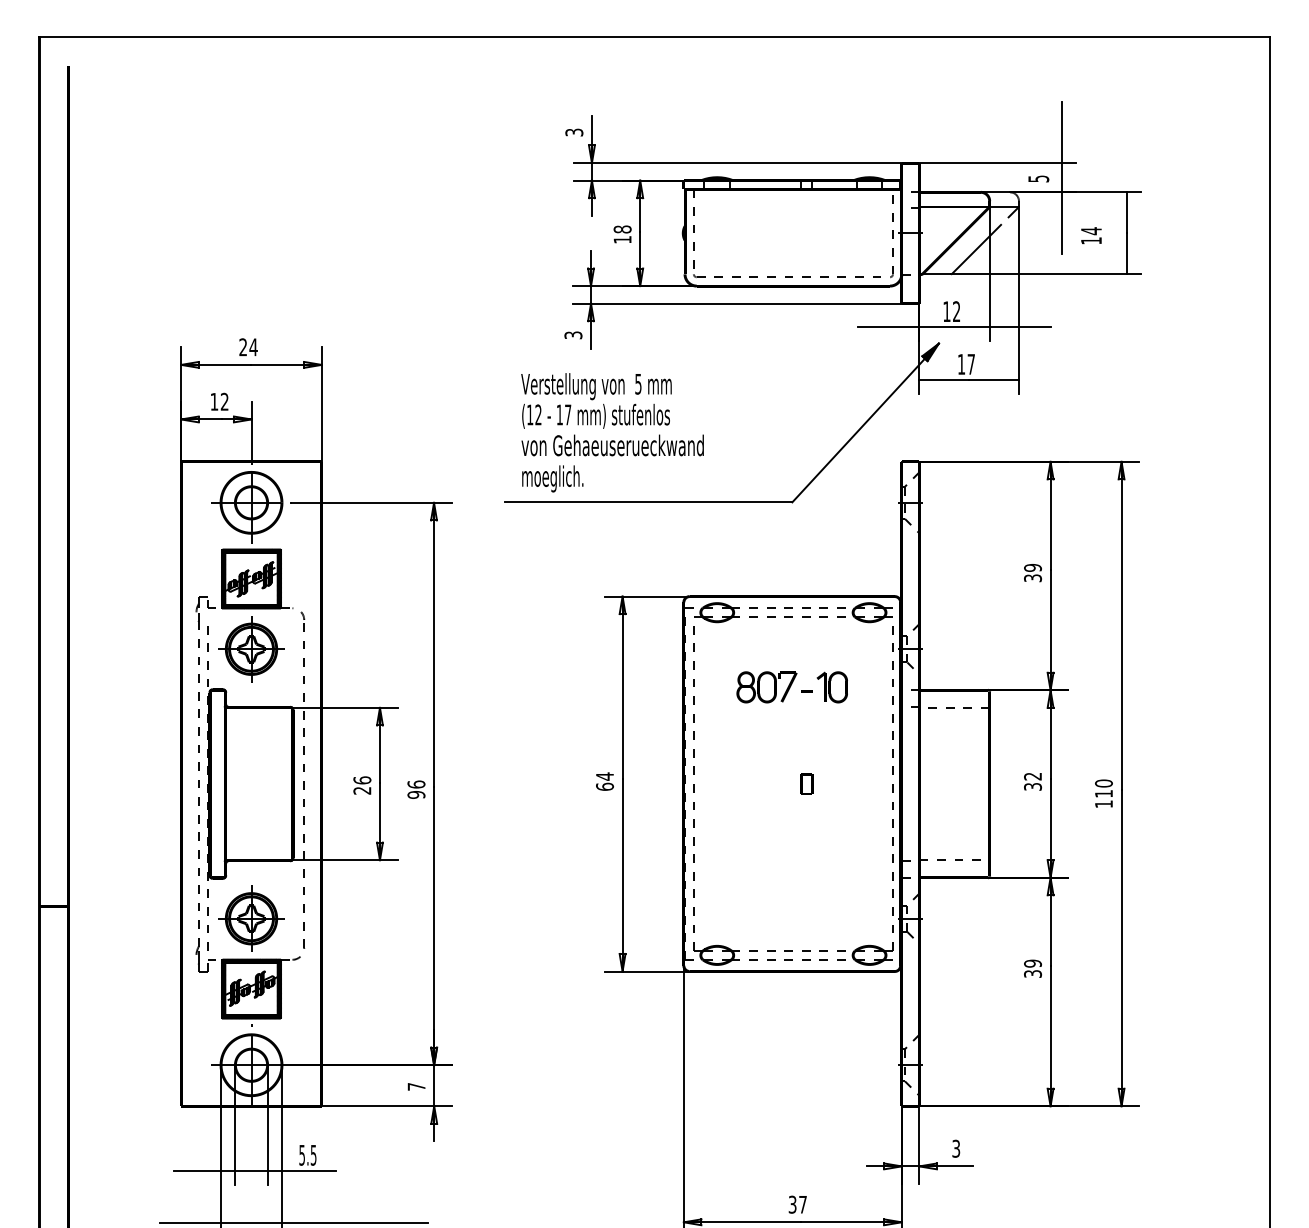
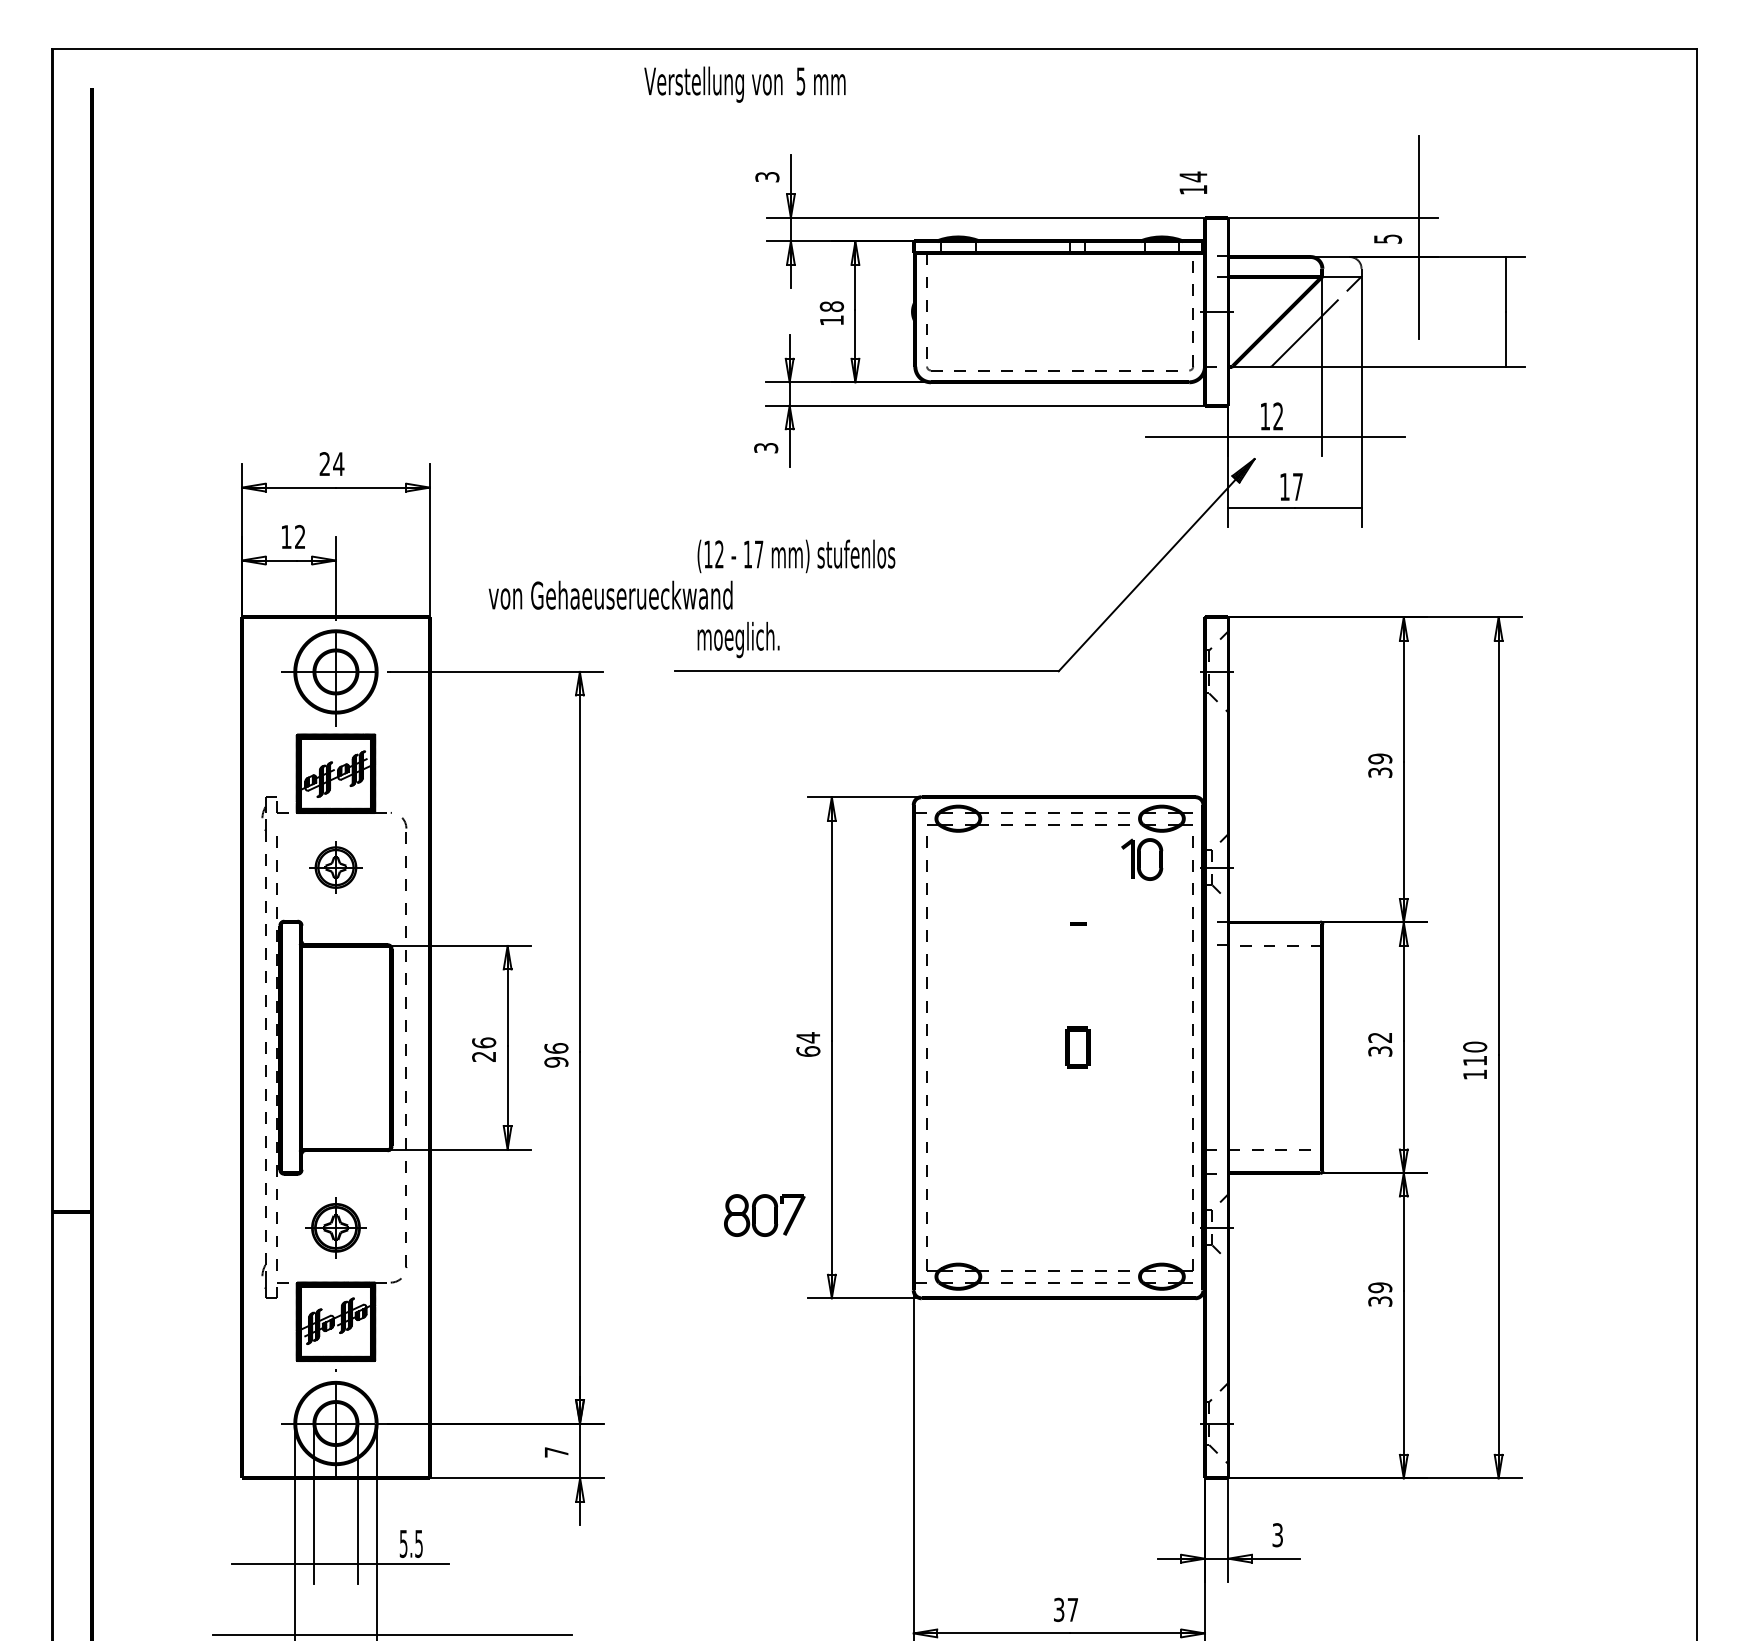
text: (1091, 235) -> (1193, 182), moved
text: (596, 386) -> (744, 84), moved
text: (612, 444) -> (610, 594), moved
part: (251, 649) -> (335, 867), size x0.6
part: (766, 687) -> (764, 1215), moved
part: (832, 687) -> (1142, 859), moved
part: (806, 783) -> (1077, 1047), size x1.4
part: (251, 918) -> (335, 1227), size x0.7

